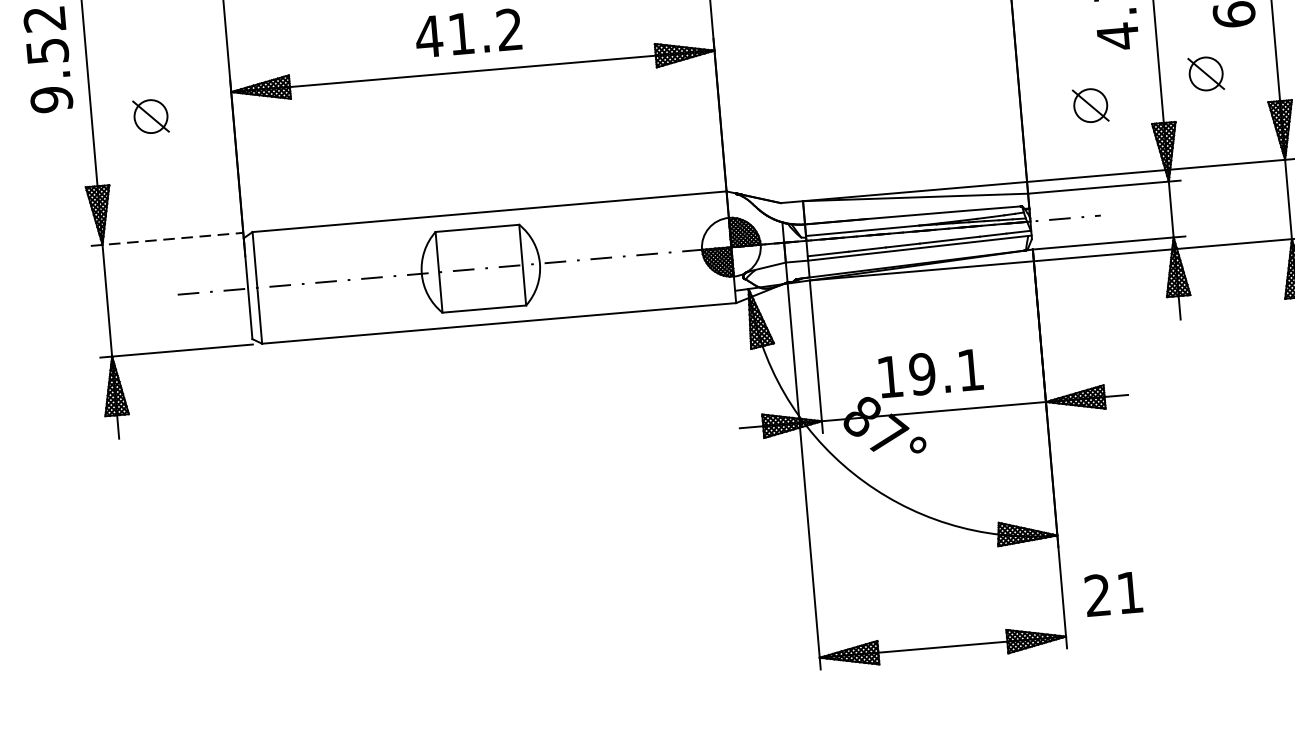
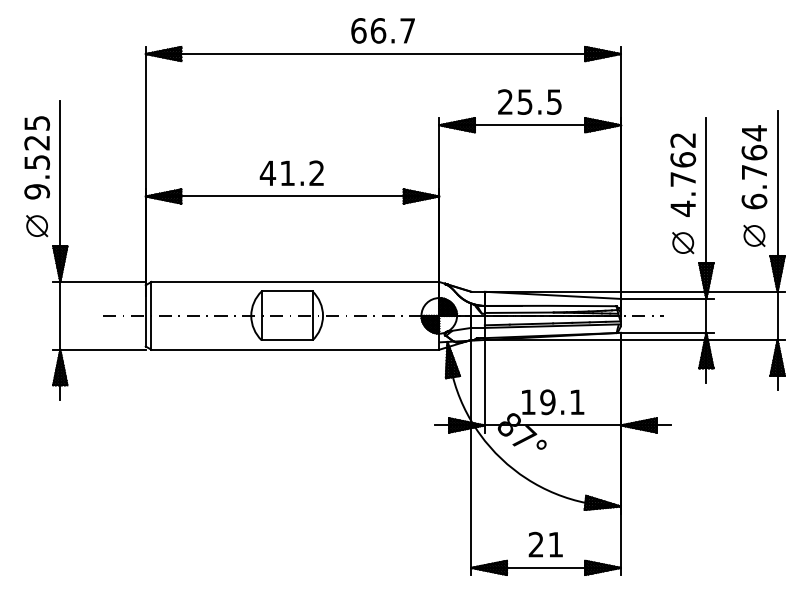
part: (1206, 73) -> (754, 235), moved
part: (1091, 106) -> (683, 243), moved
part: (151, 117) -> (37, 226), moved
line: (168, 238) -> (100, 281), dashed -> solid
text: (1113, 593) -> (545, 544), moved

